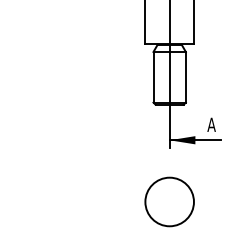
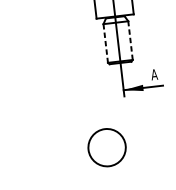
line: (185, 76) -> (130, 40), solid -> dashed
line: (153, 77) -> (105, 43), solid -> dashed
circle: (169, 201) -> (106, 147), moved

